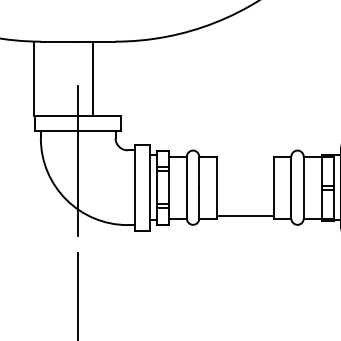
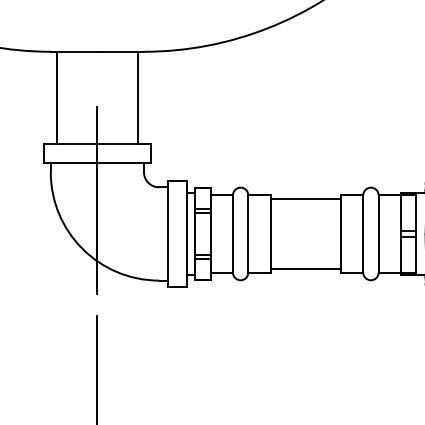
line: (33, 78) -> (56, 97), moved
line: (92, 78) -> (137, 97), moved
line: (245, 159) -> (306, 198), added

